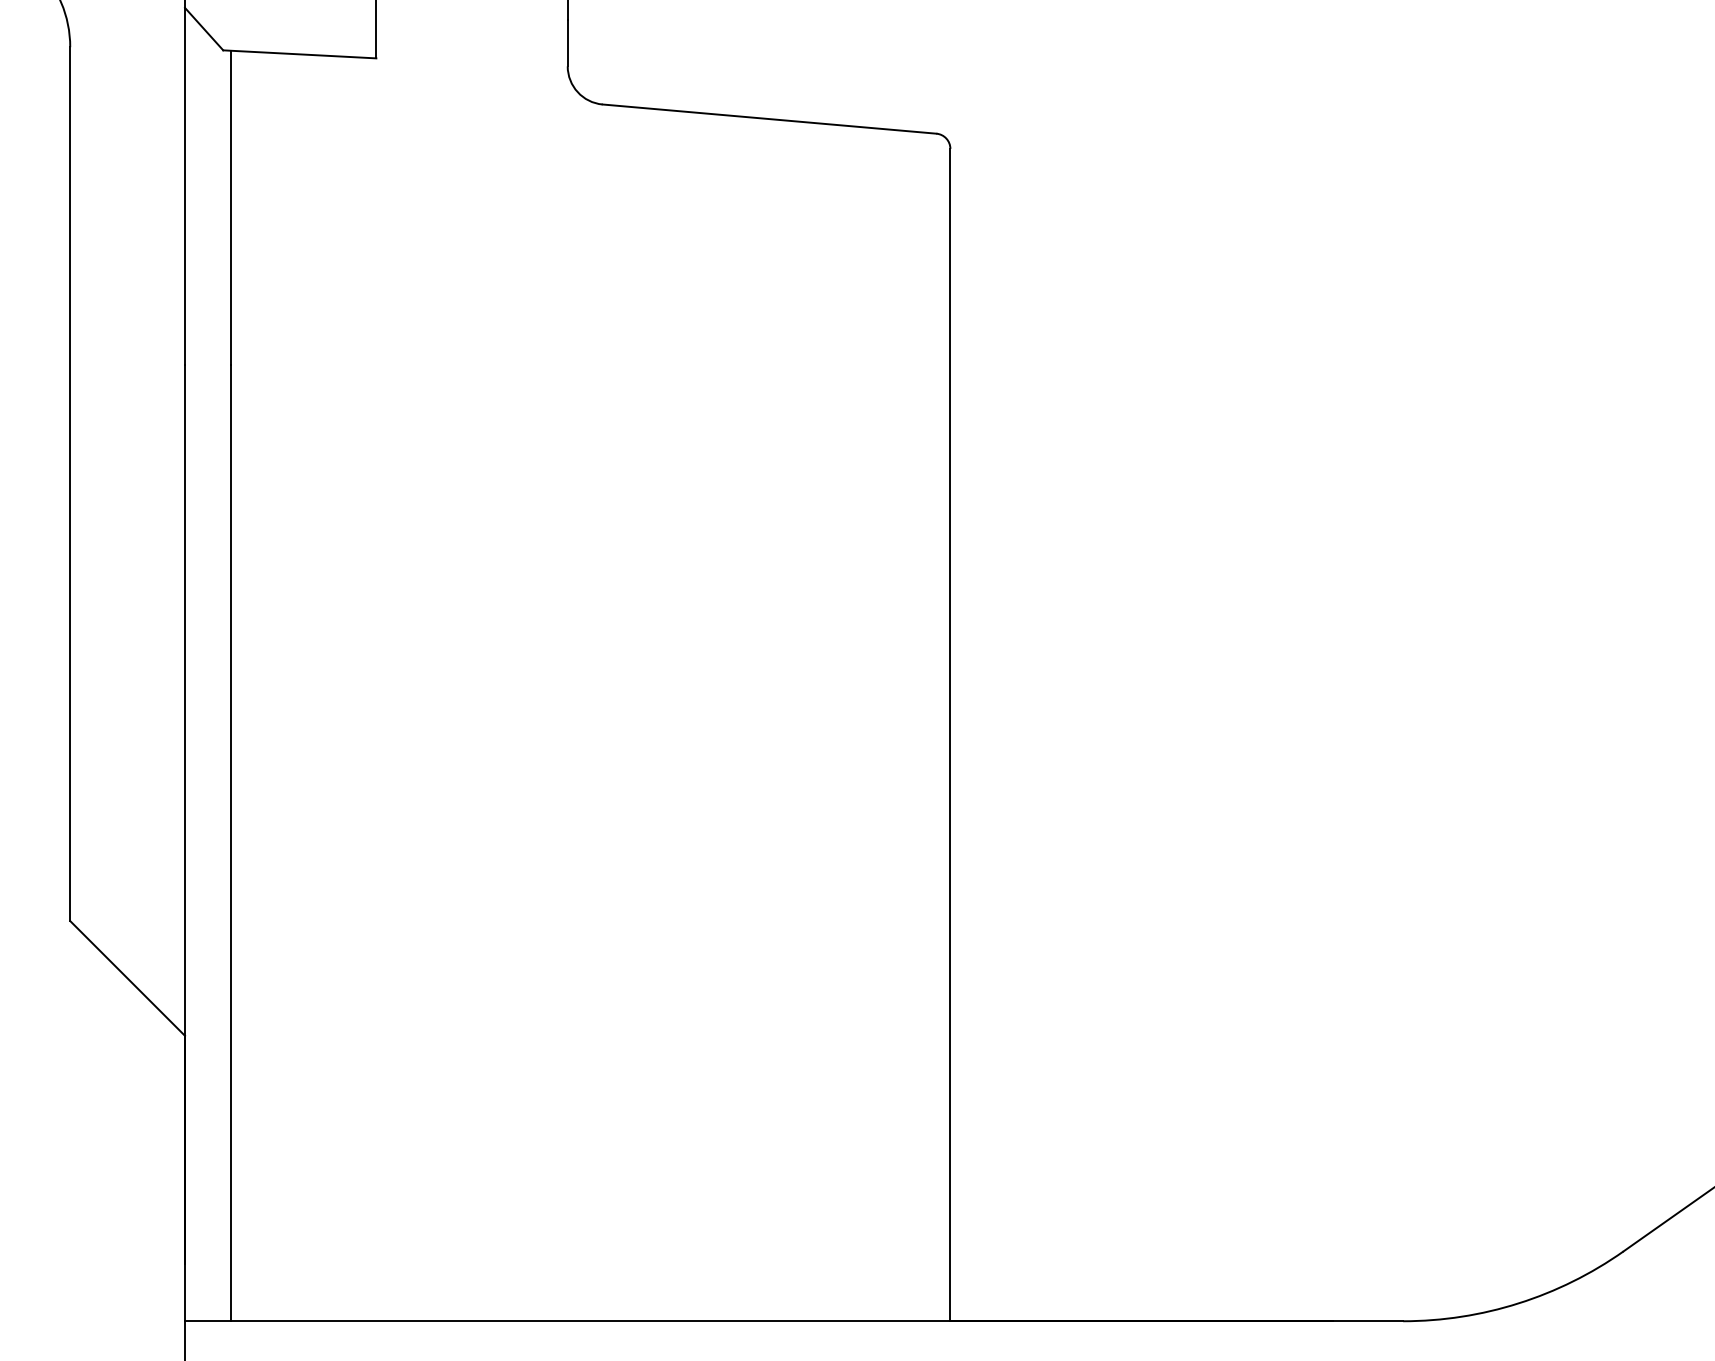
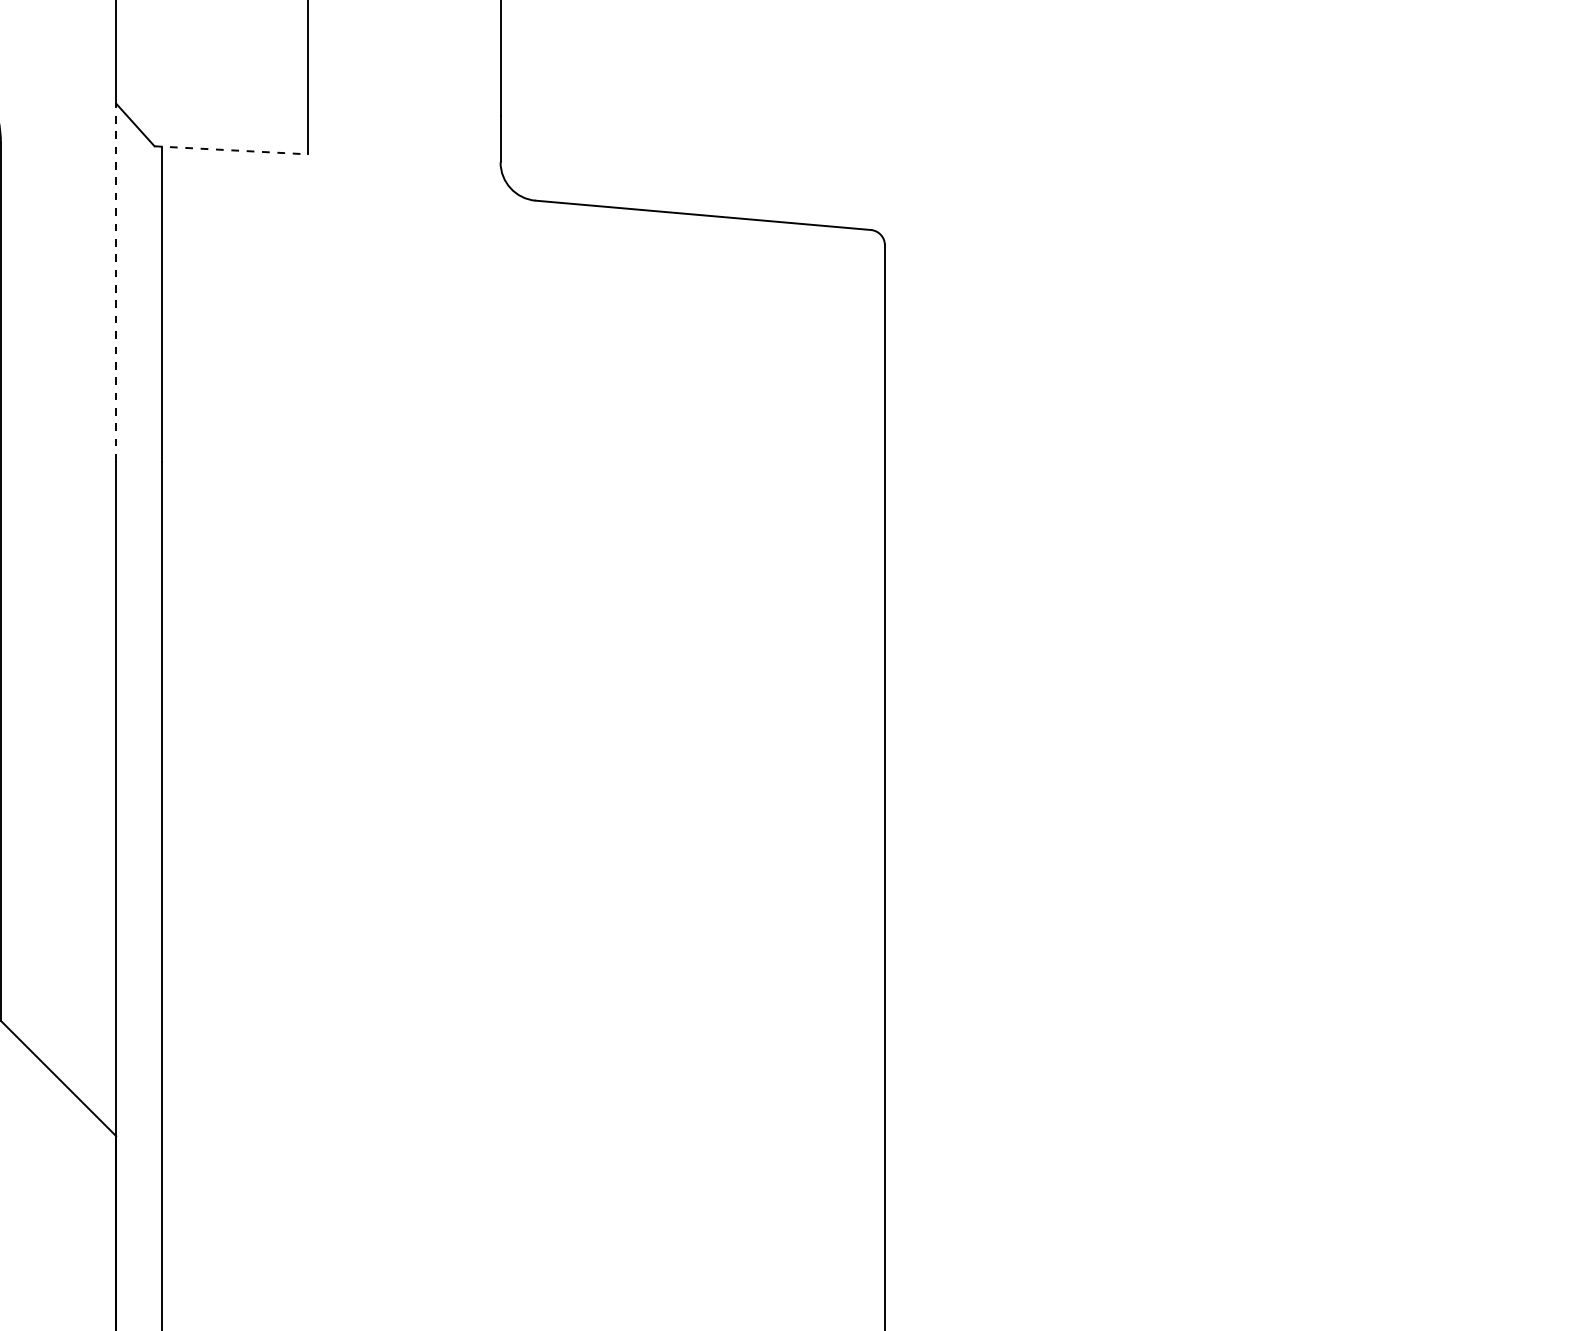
line: (299, 54) -> (231, 150), solid -> dashed
line: (185, 185) -> (116, 282), solid -> dashed

